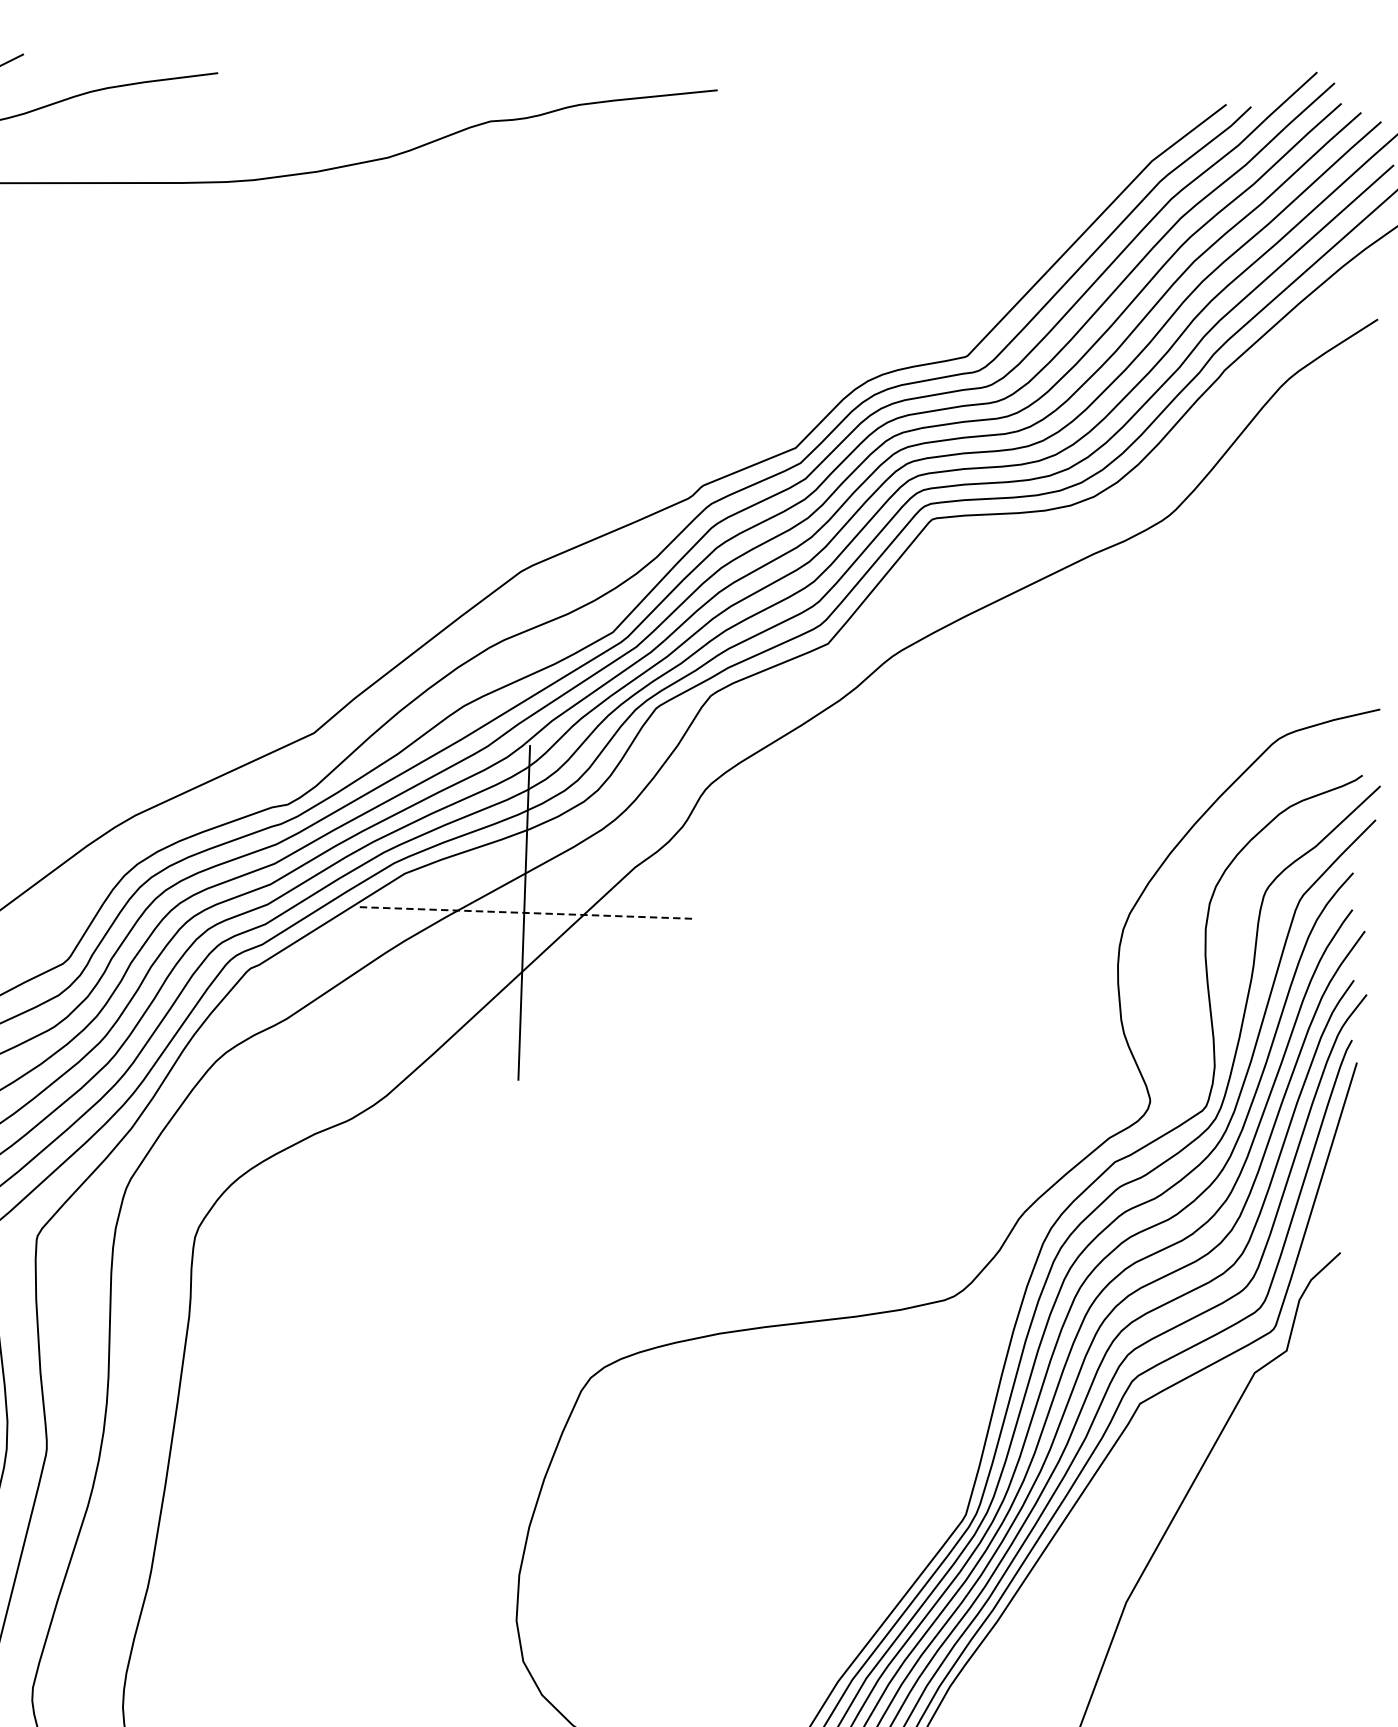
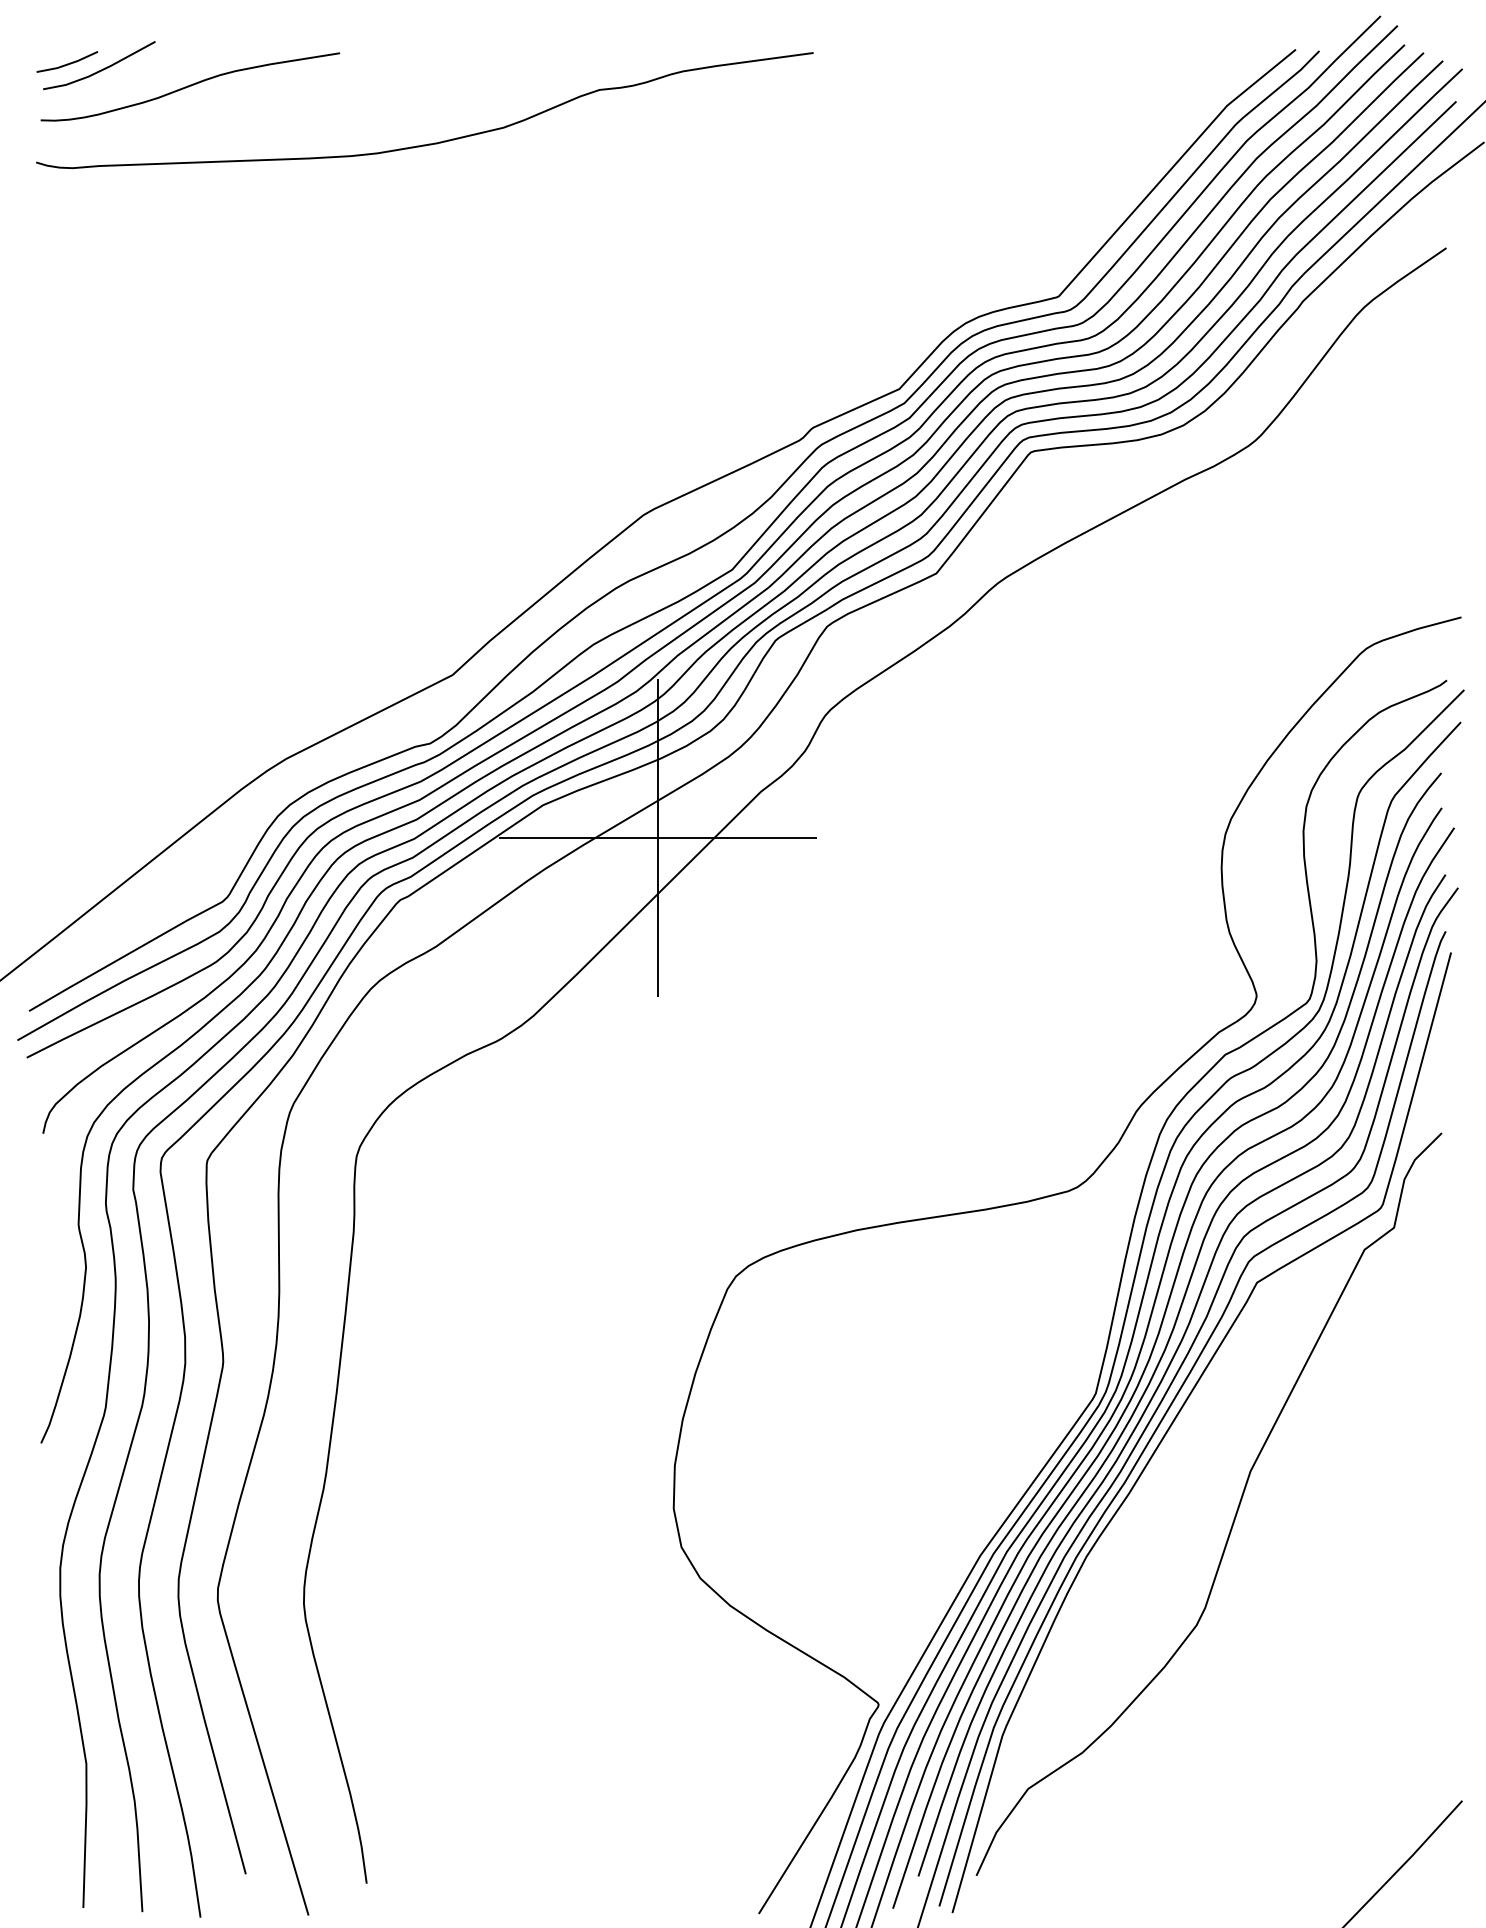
line: (524, 913) -> (657, 838), dashed -> solid

